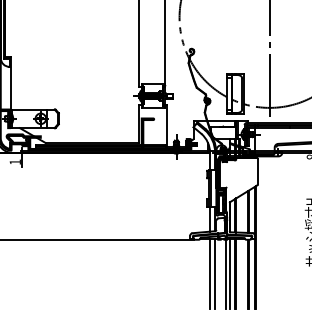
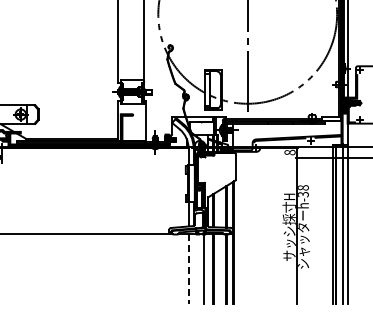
line: (209, 274) -> (188, 268), solid -> dashed
line: (215, 274) -> (193, 268), removed
line: (230, 274) -> (208, 268), removed

